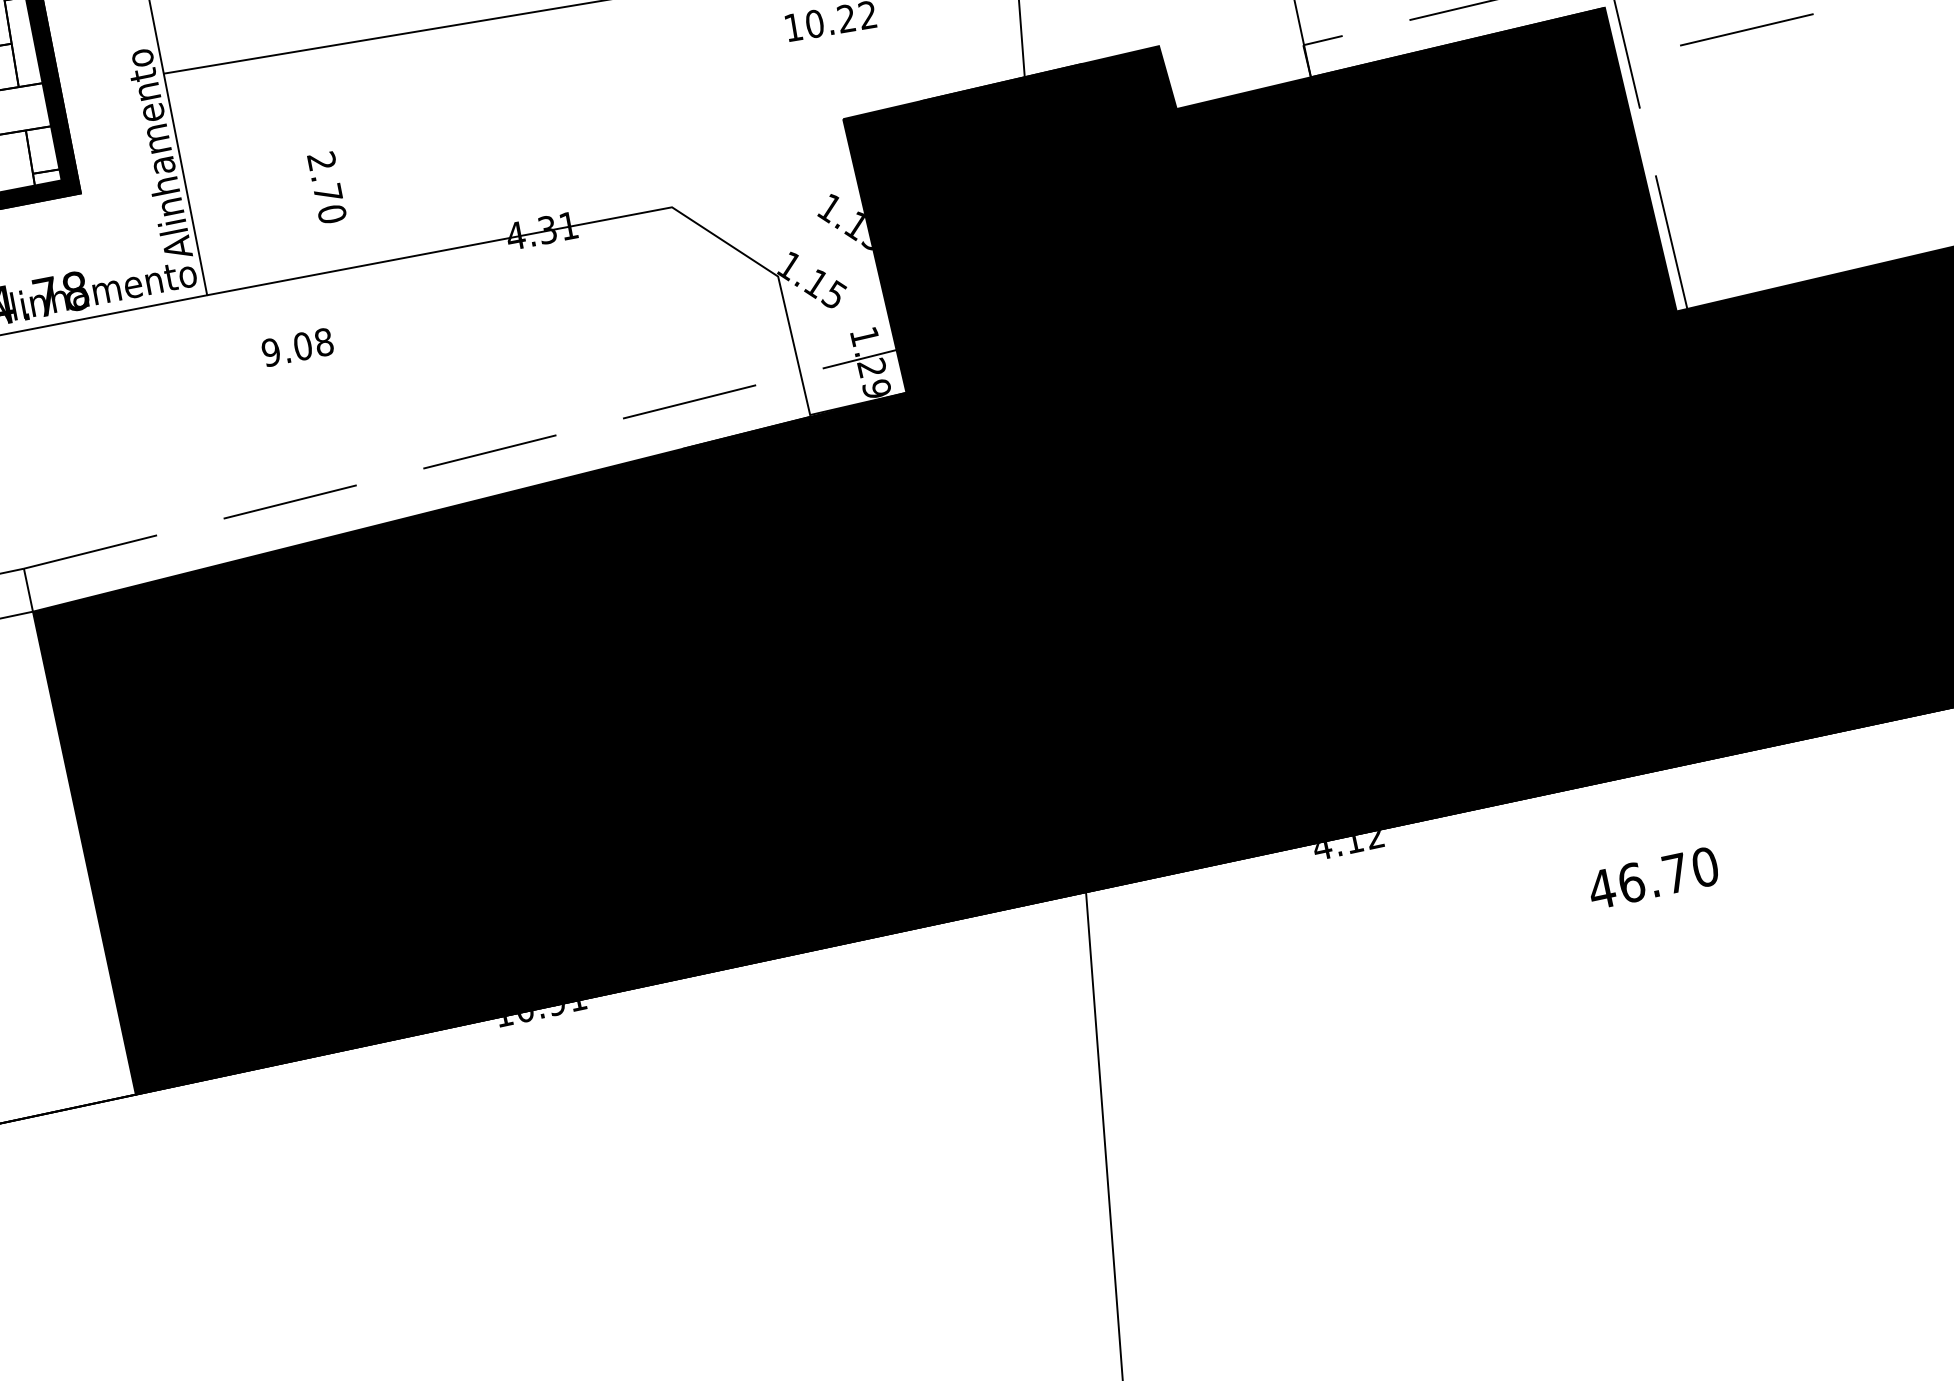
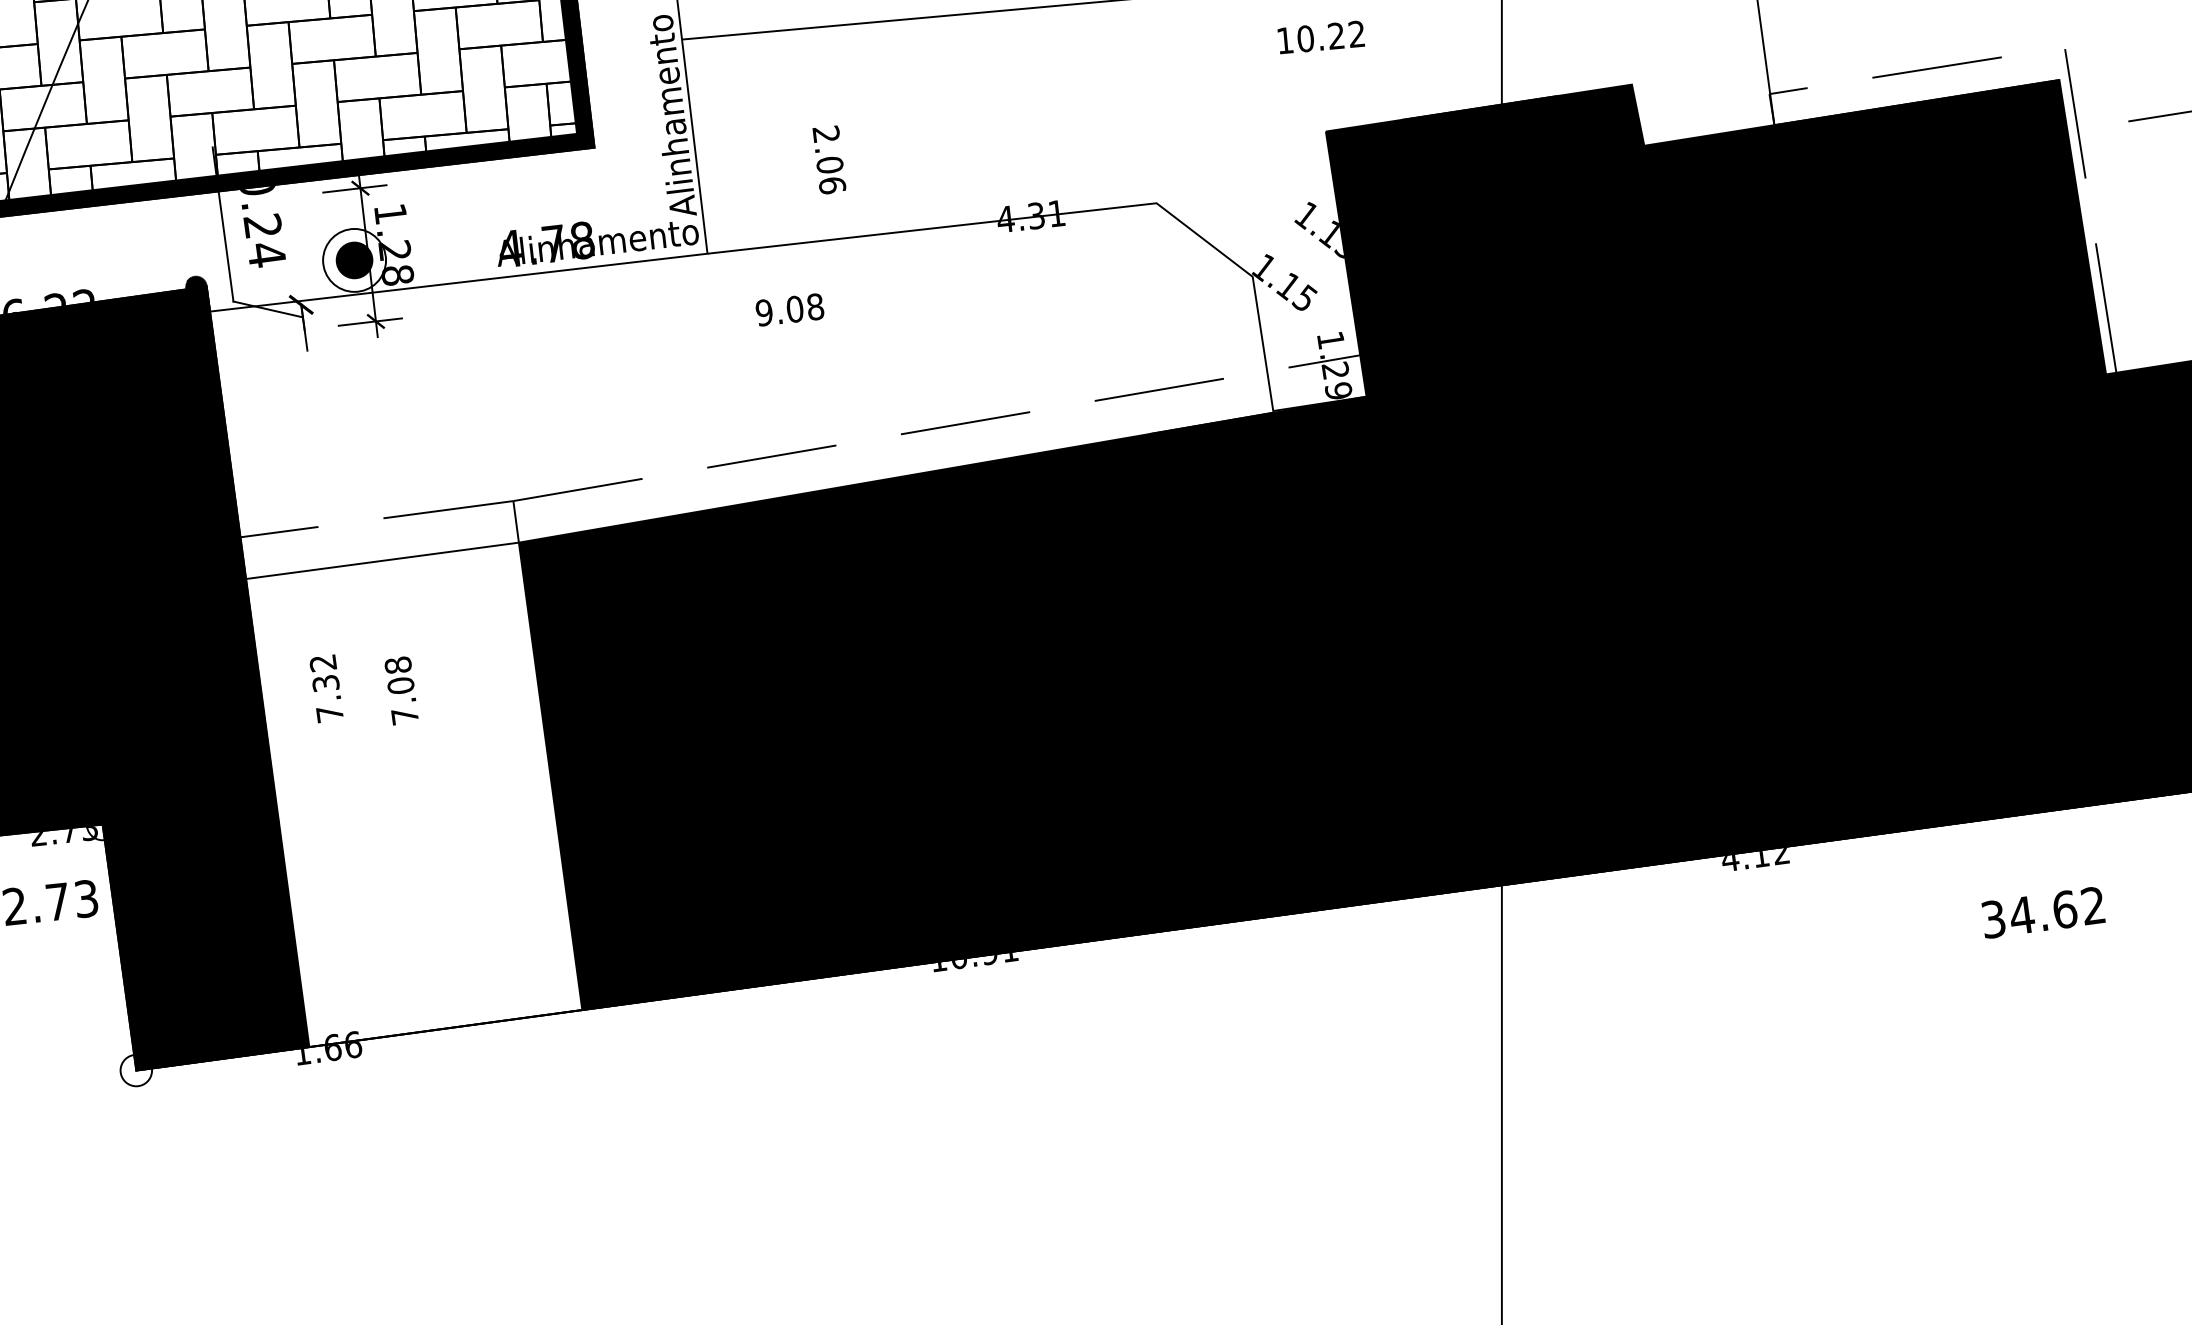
text: (330, 203) -> (831, 175), 2.70 -> 2.06
text: (1653, 878) -> (2043, 912), 46.70 -> 34.62

